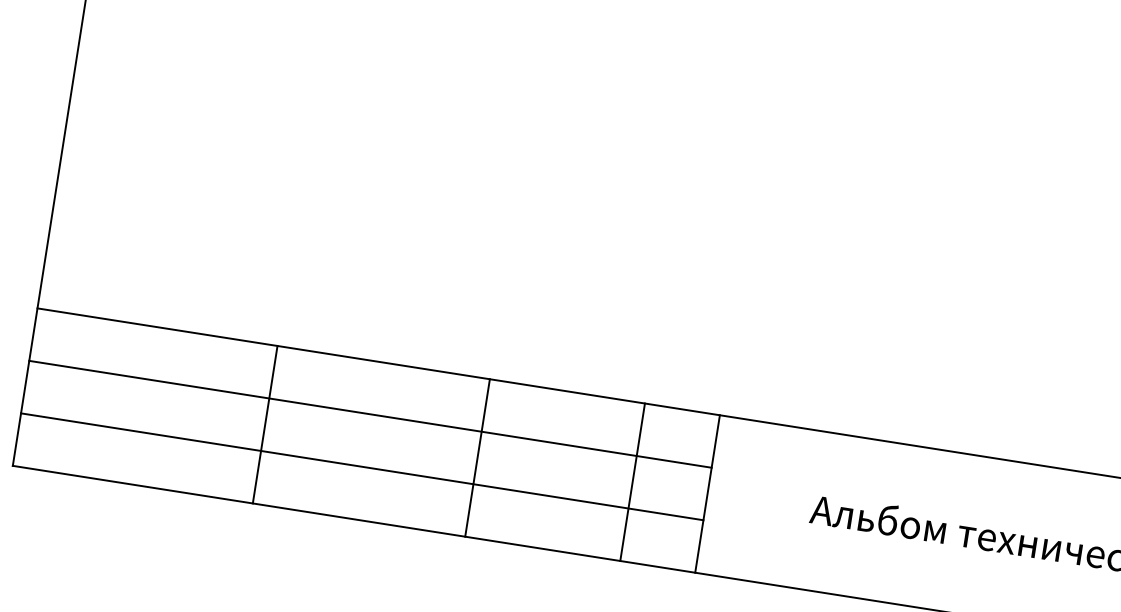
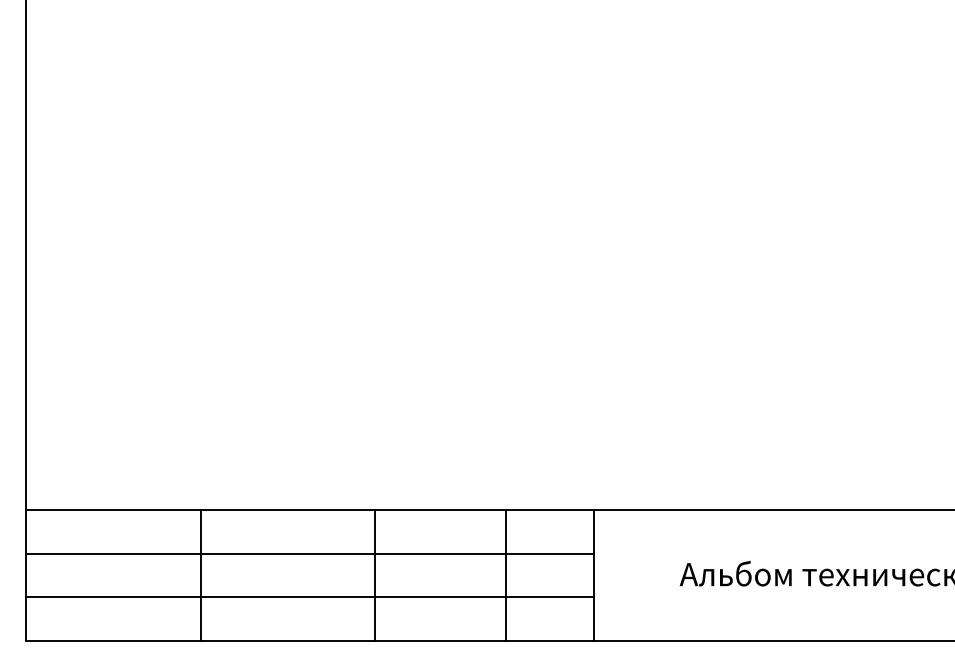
line: (264, 424) -> (200, 575), moved
line: (477, 457) -> (375, 575), moved
line: (632, 482) -> (506, 575), moved

